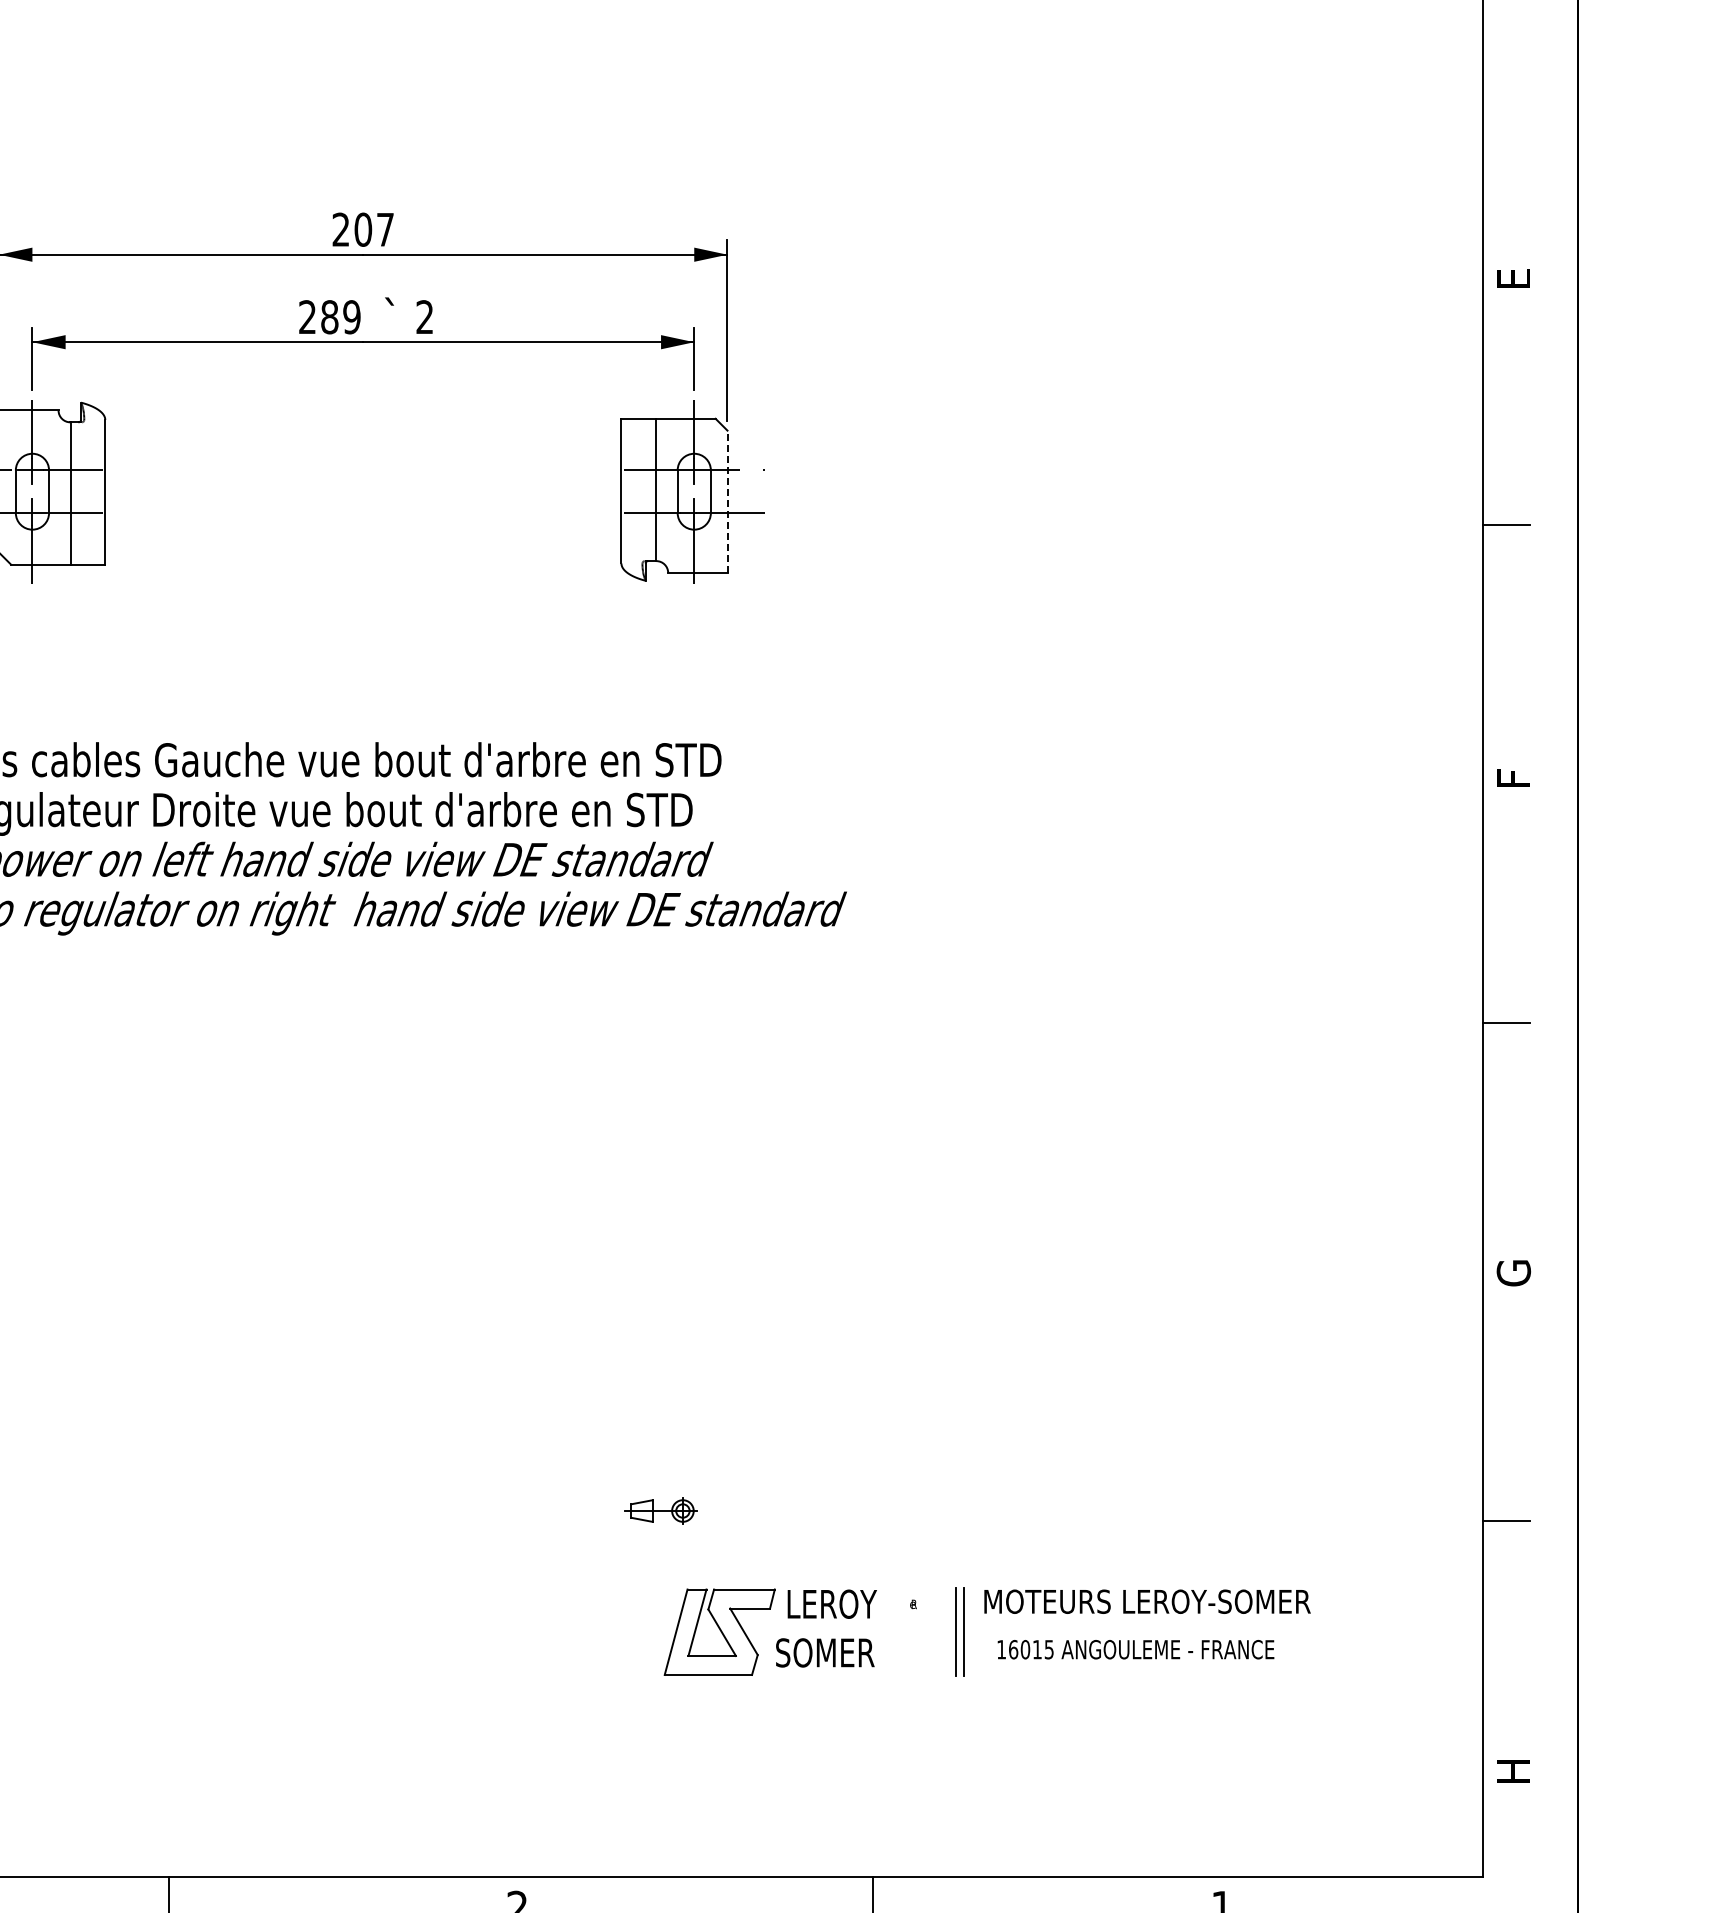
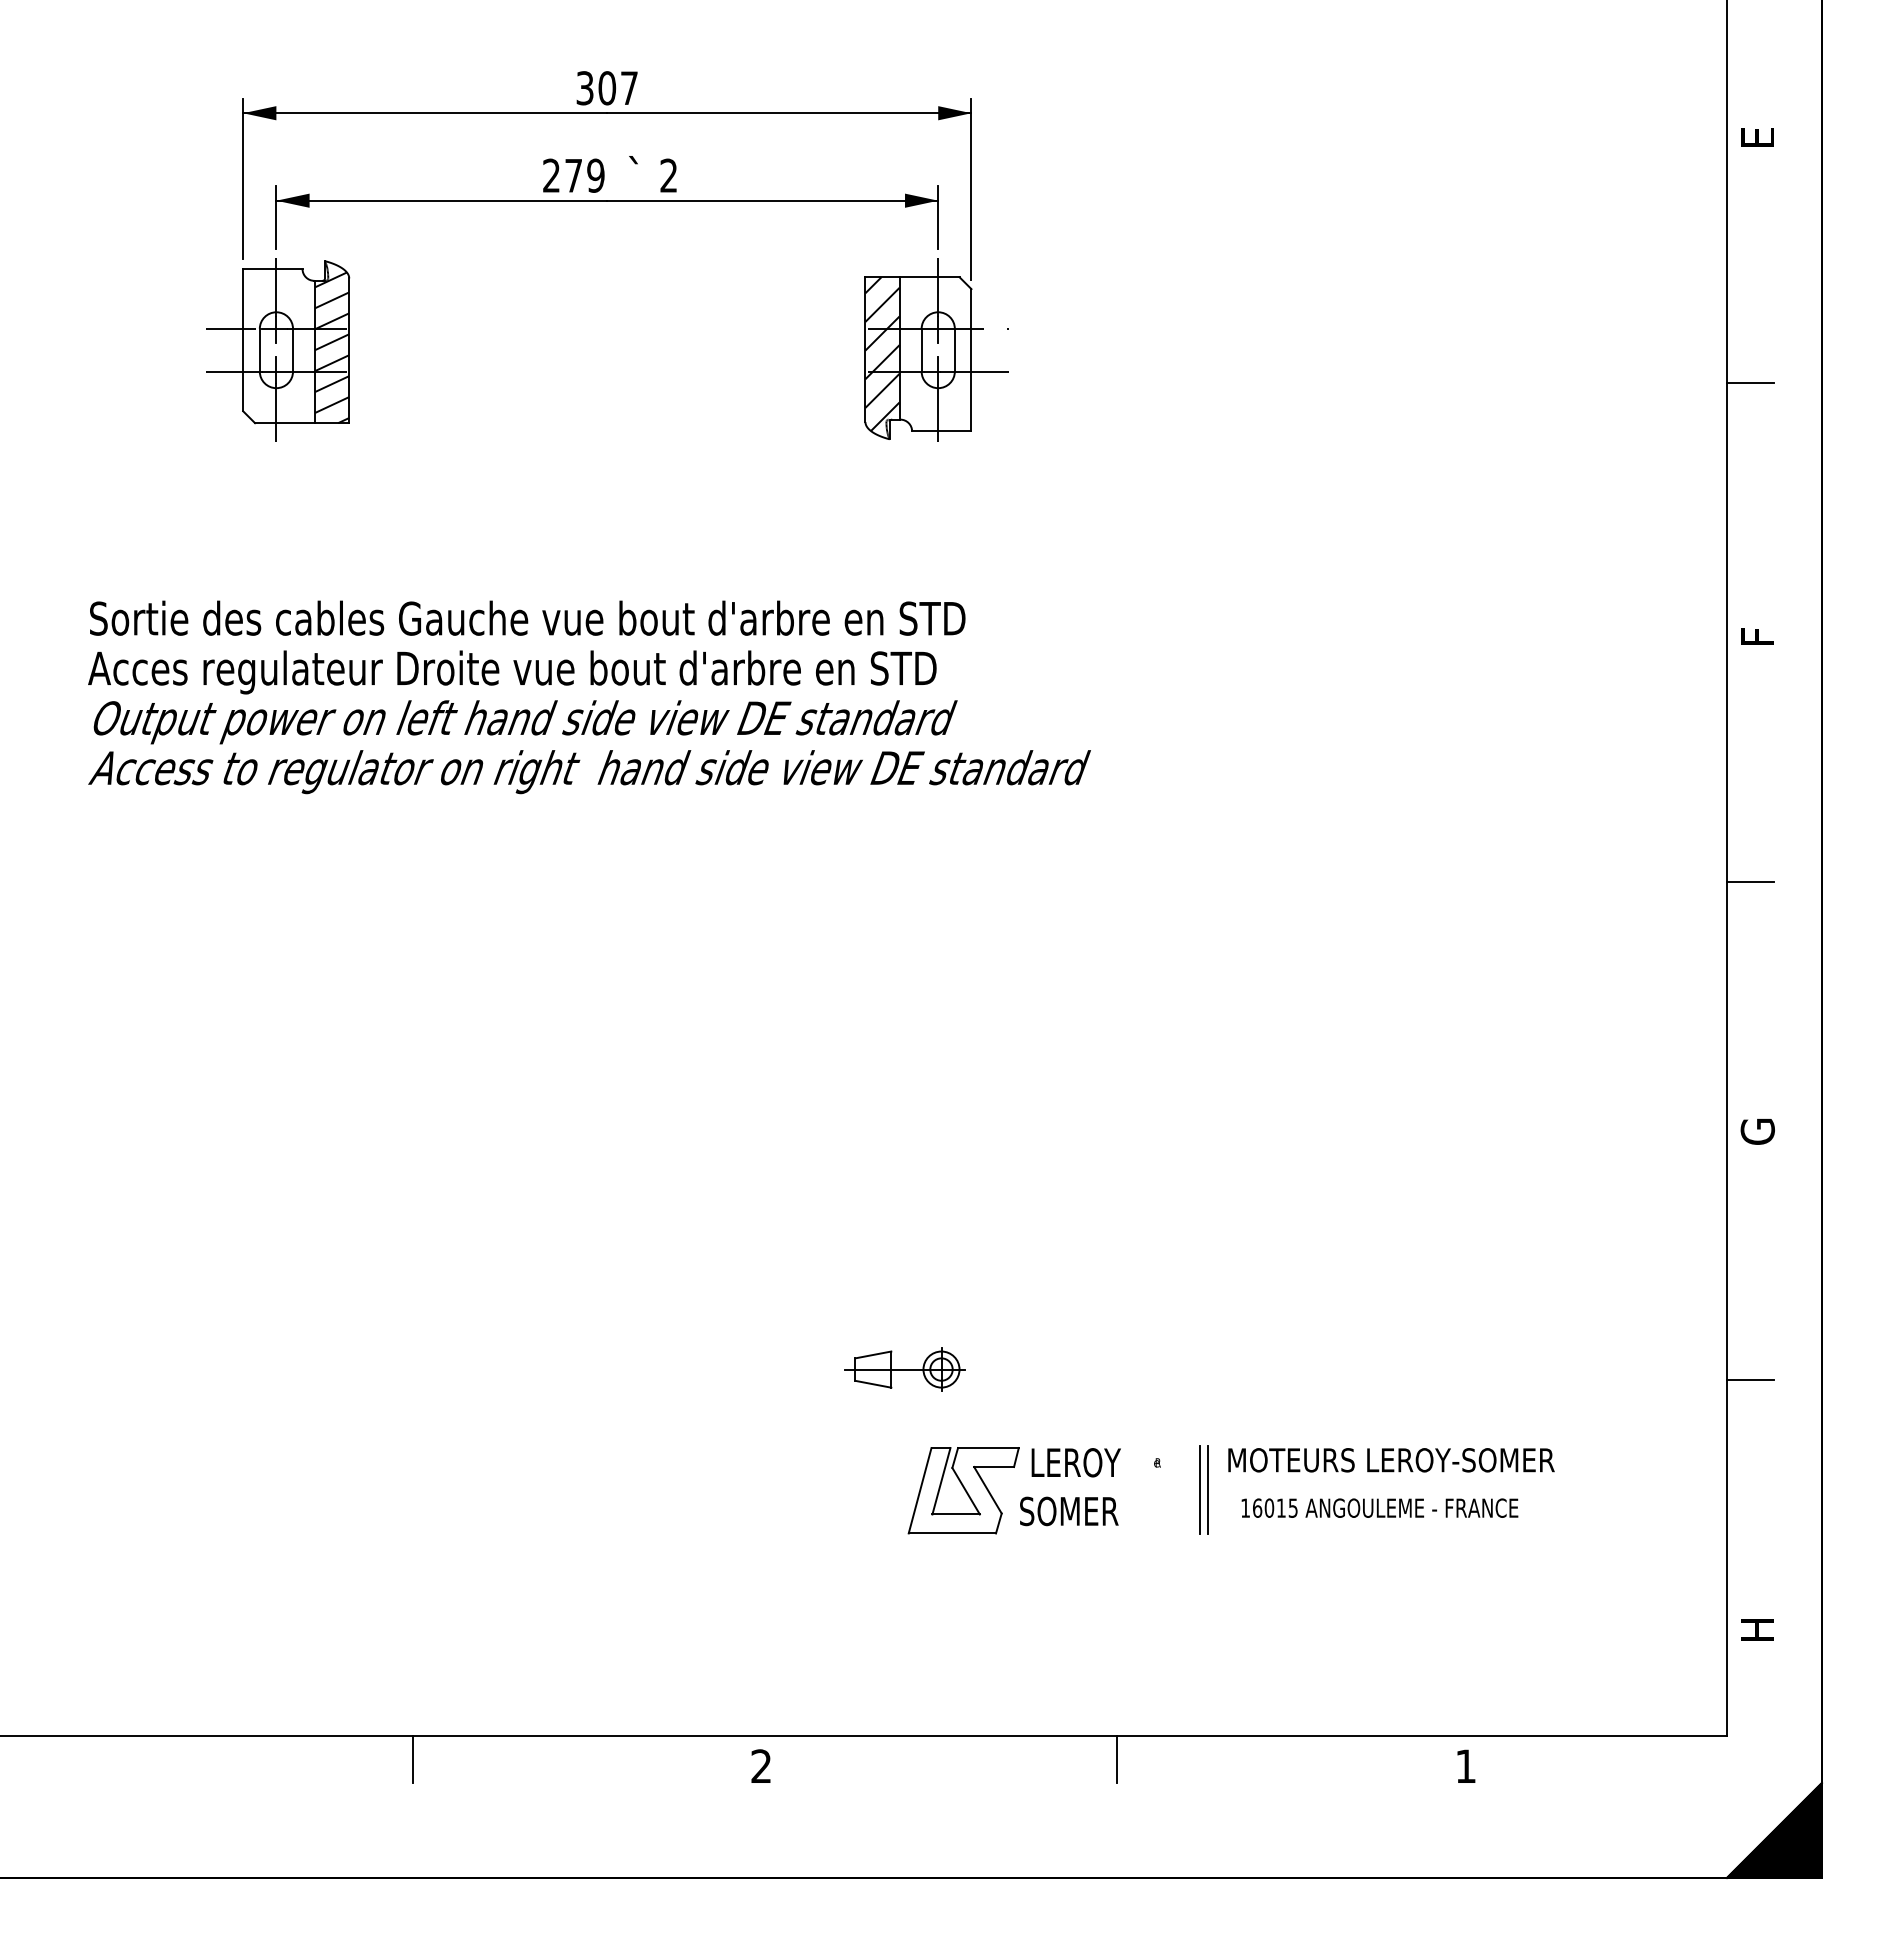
text: (340, 229) -> (584, 88), 207 -> 307
text: (329, 316) -> (573, 175), 289 -> 279
hatch: (88, 483) -> (332, 342), added
hatch: (638, 495) -> (882, 354), added
line: (727, 500) -> (971, 359), dashed -> solid
part: (660, 1510) -> (904, 1369), size x1.67

